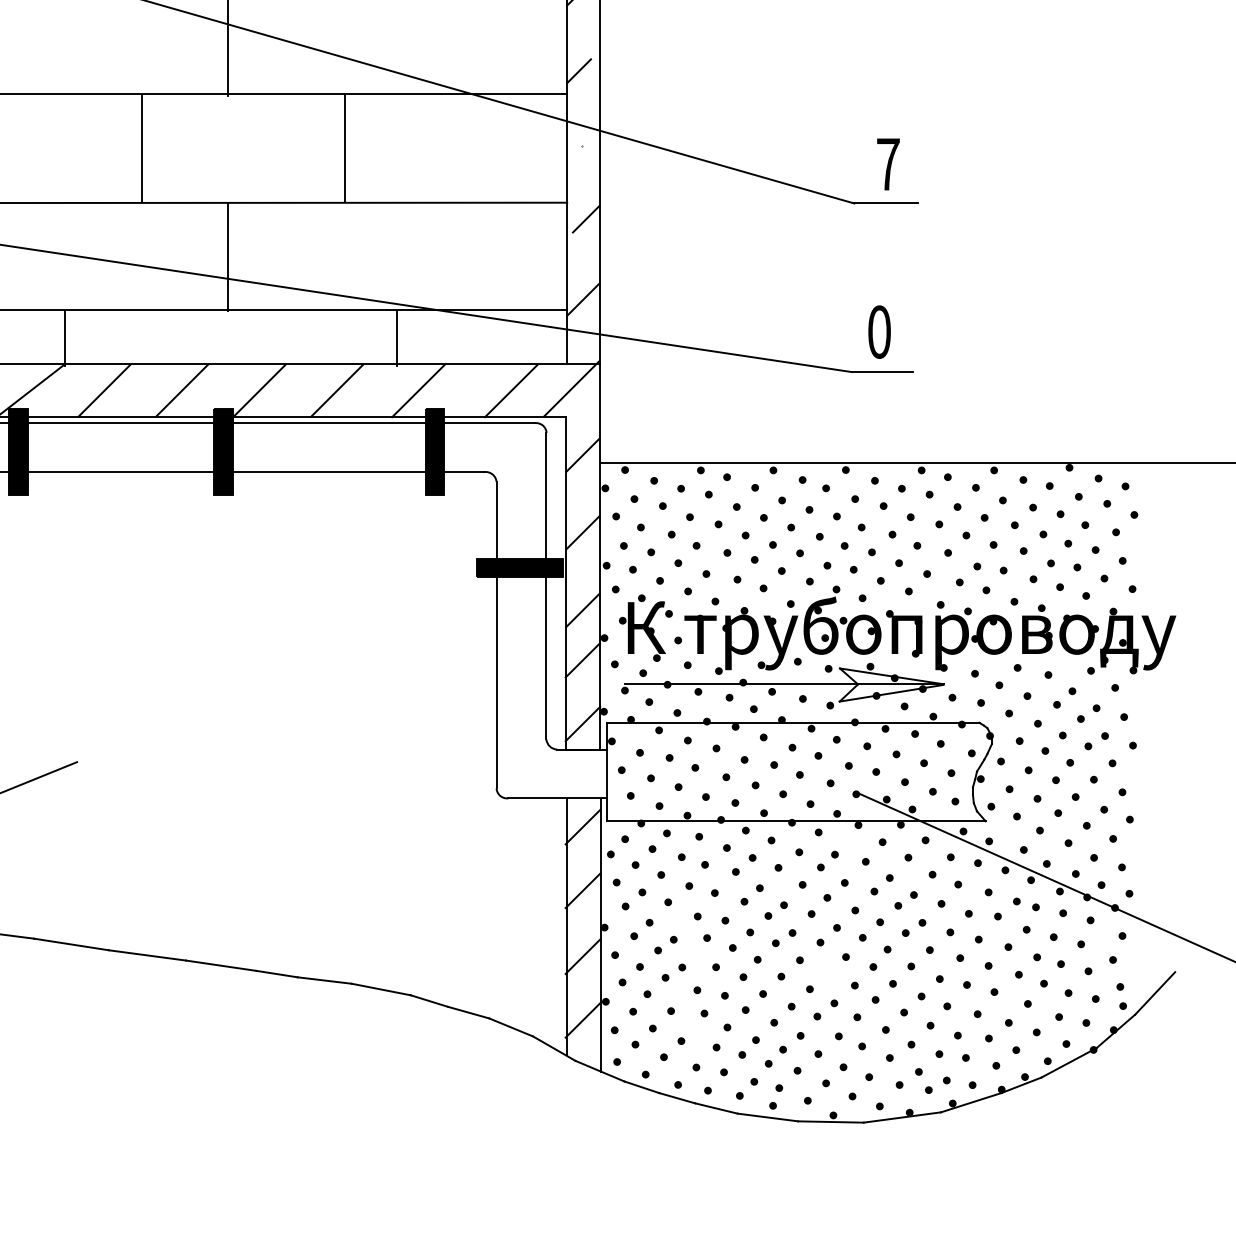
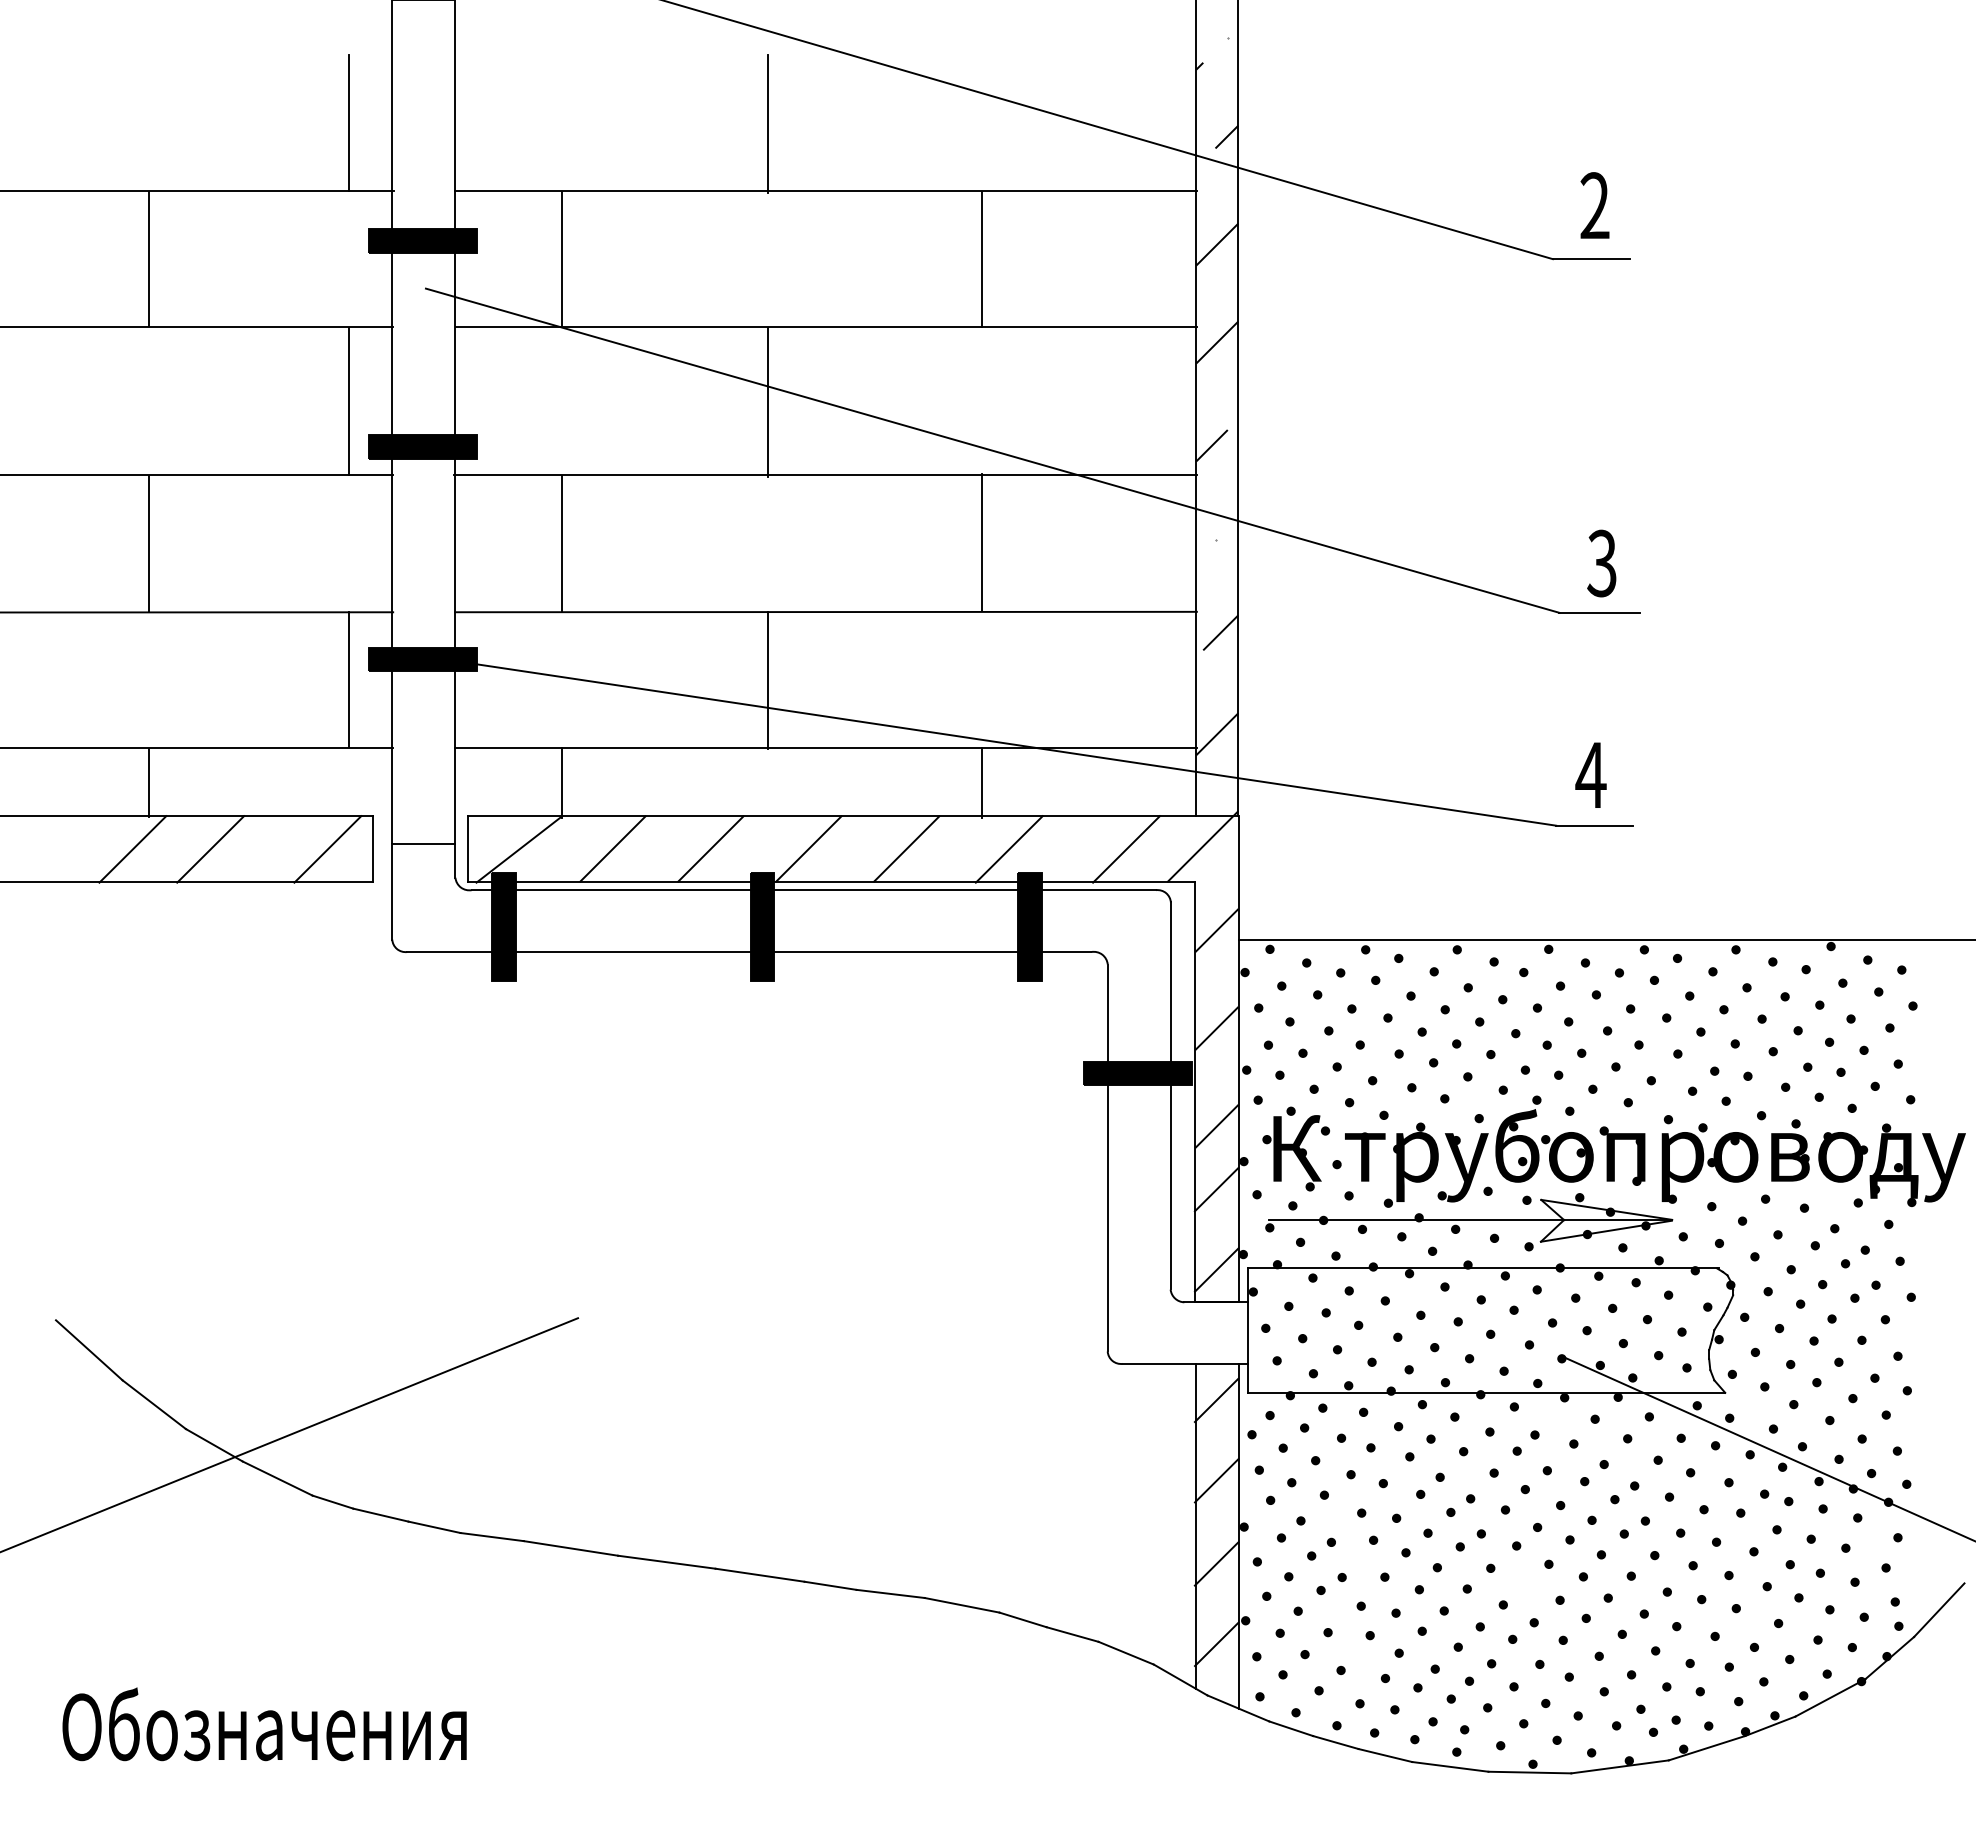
line: (345, 147) -> (981, 542), moved
line: (141, 148) -> (562, 543), moved
text: (887, 164) -> (1601, 563), 7 -> 3
text: (878, 332) -> (1590, 775), 0 -> 4

